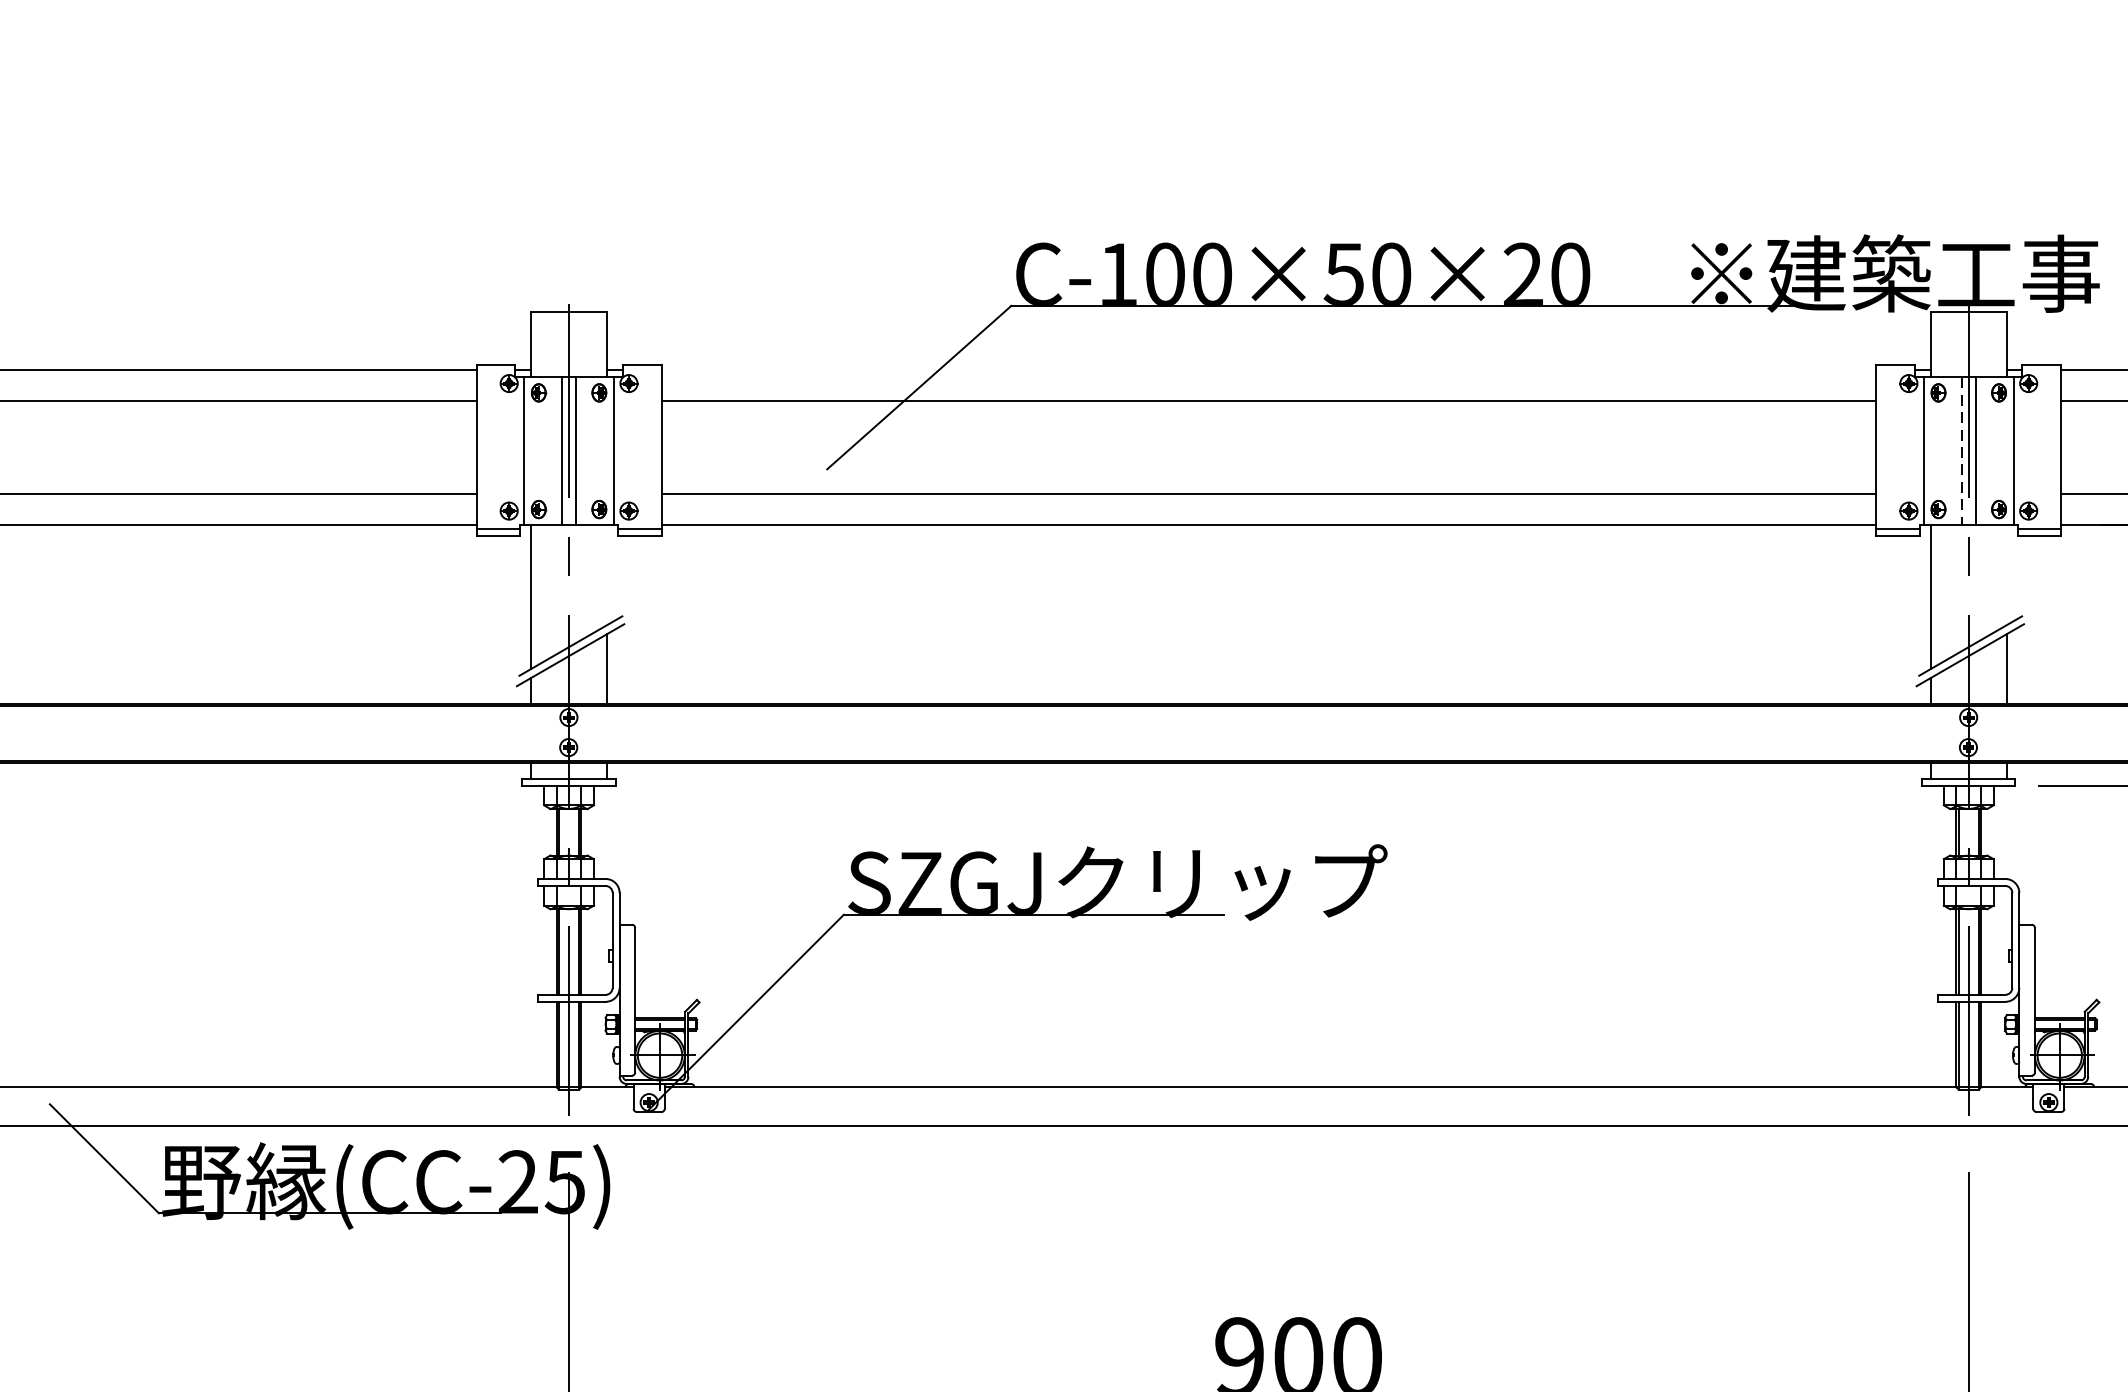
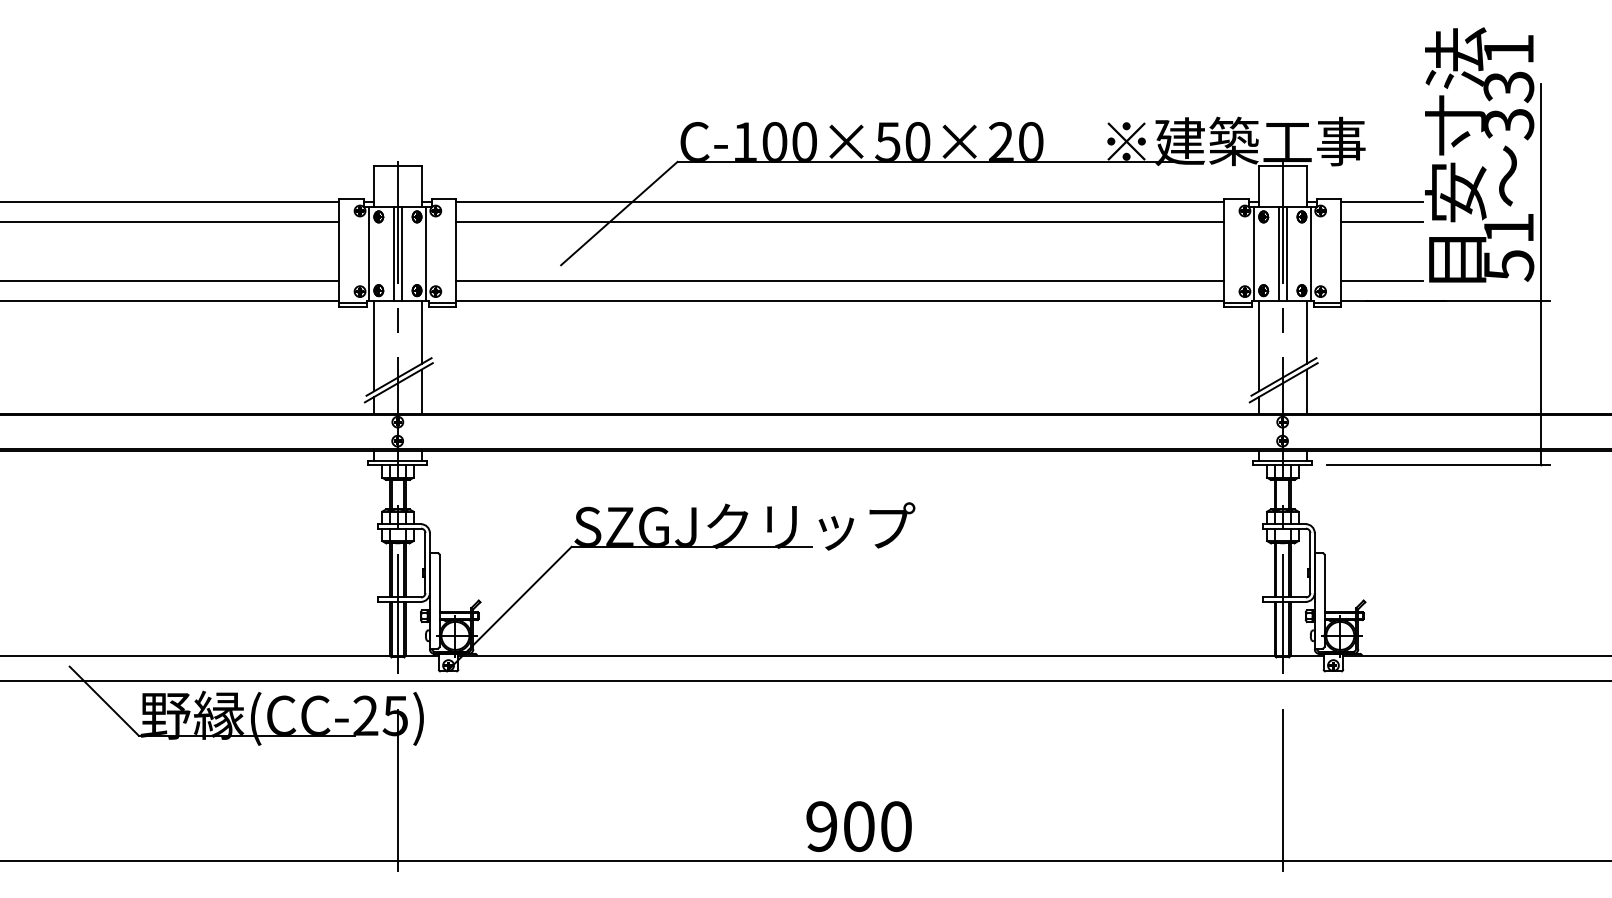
line: (1269, 370) -> (840, 202), added
line: (1961, 450) -> (1278, 253), dashed -> solid
line: (606, 574) -> (421, 331), added
line: (2006, 574) -> (1306, 331), added

